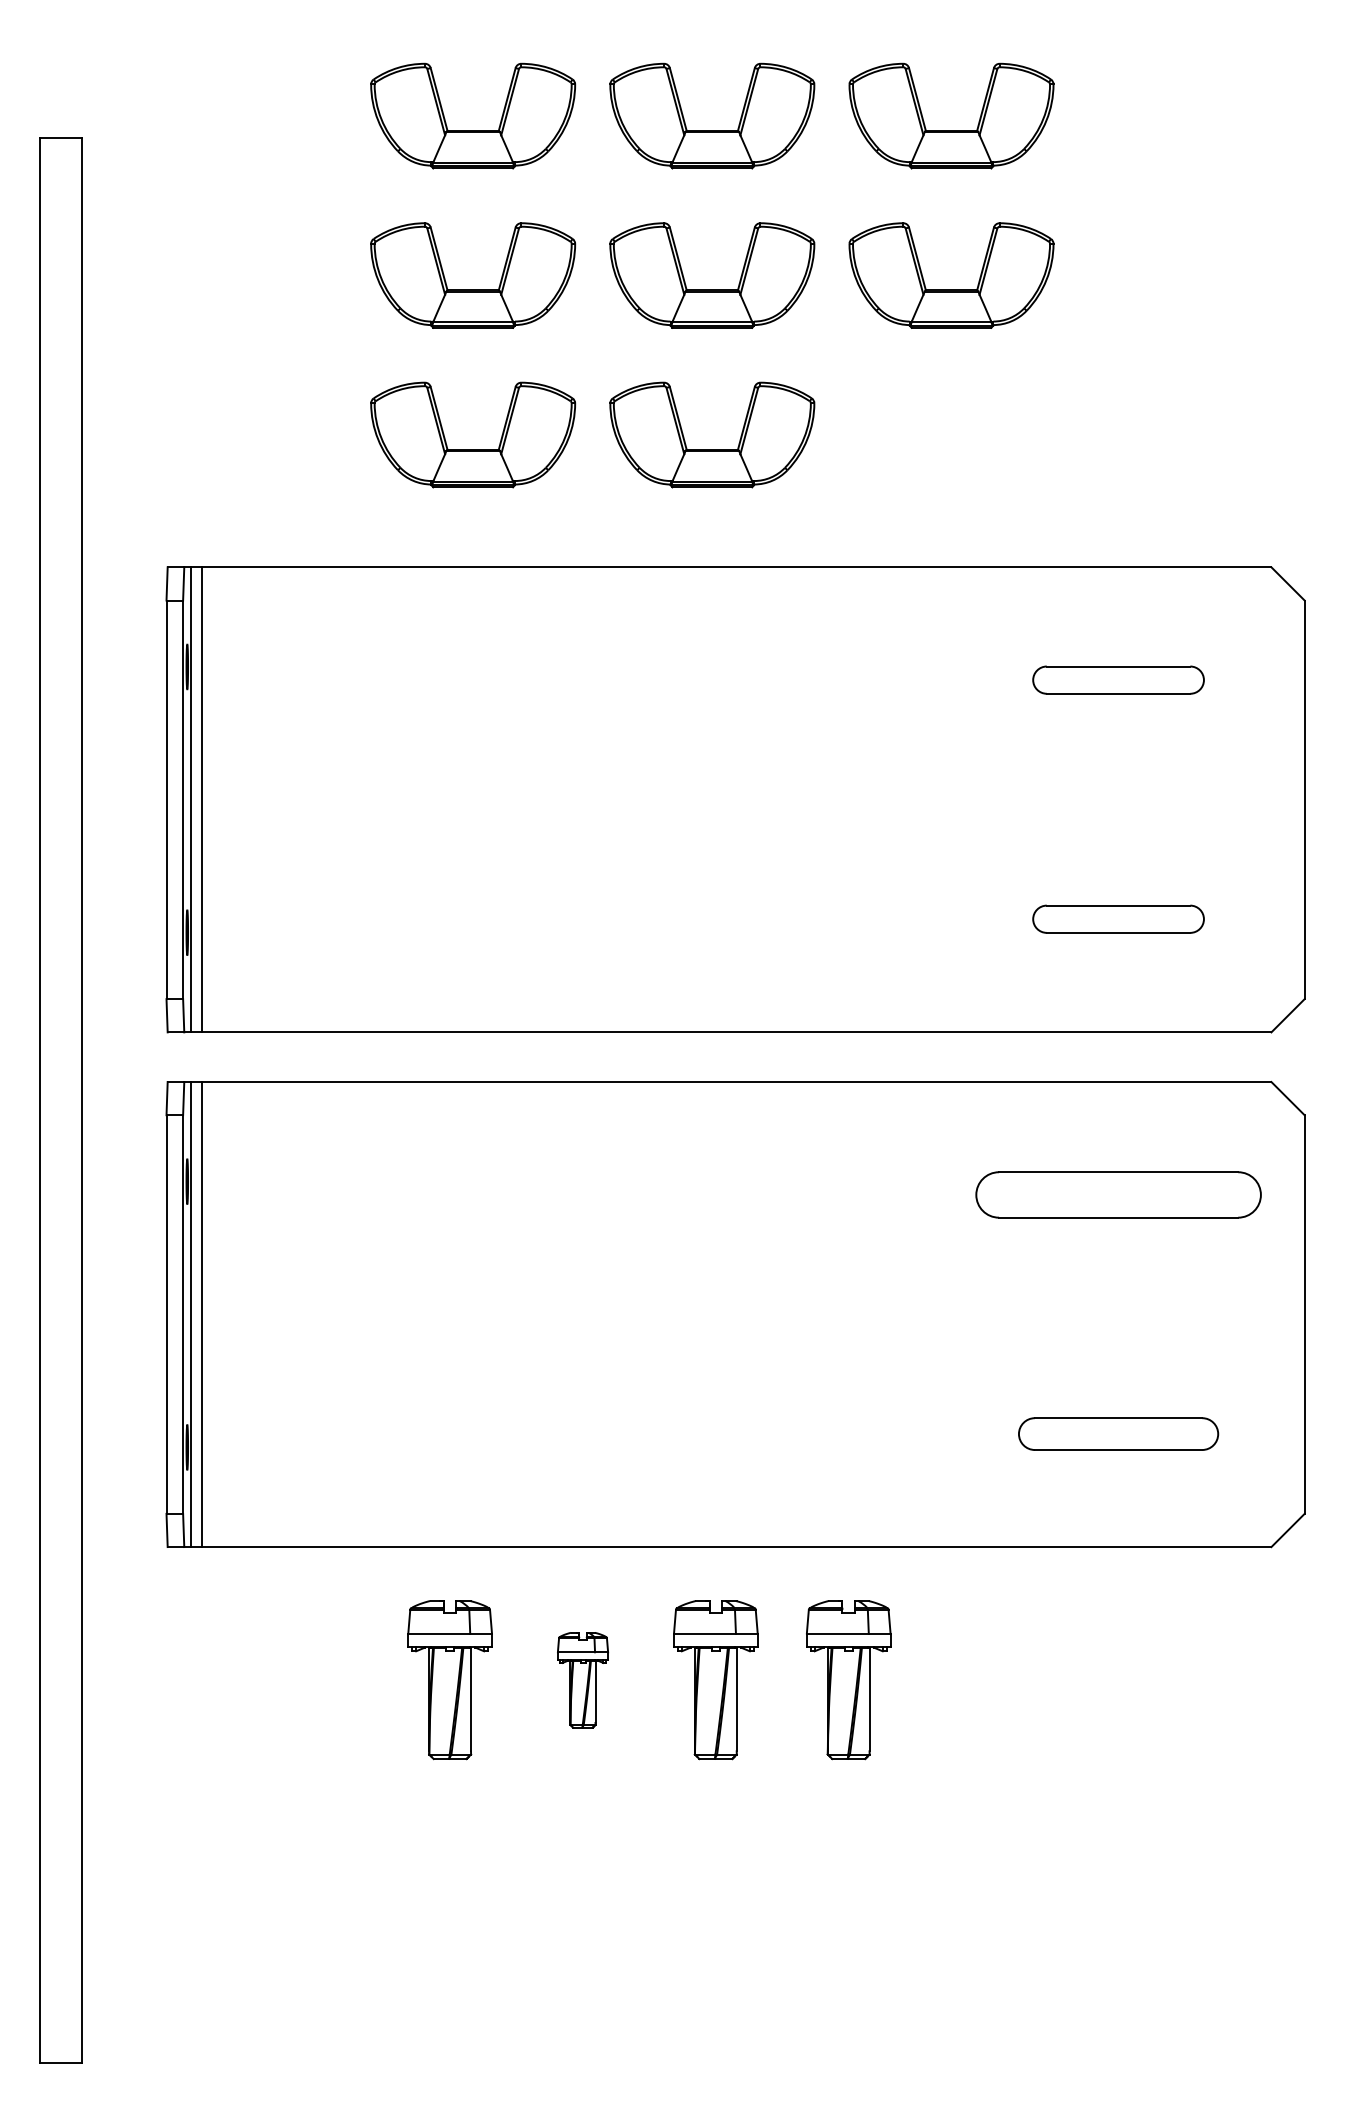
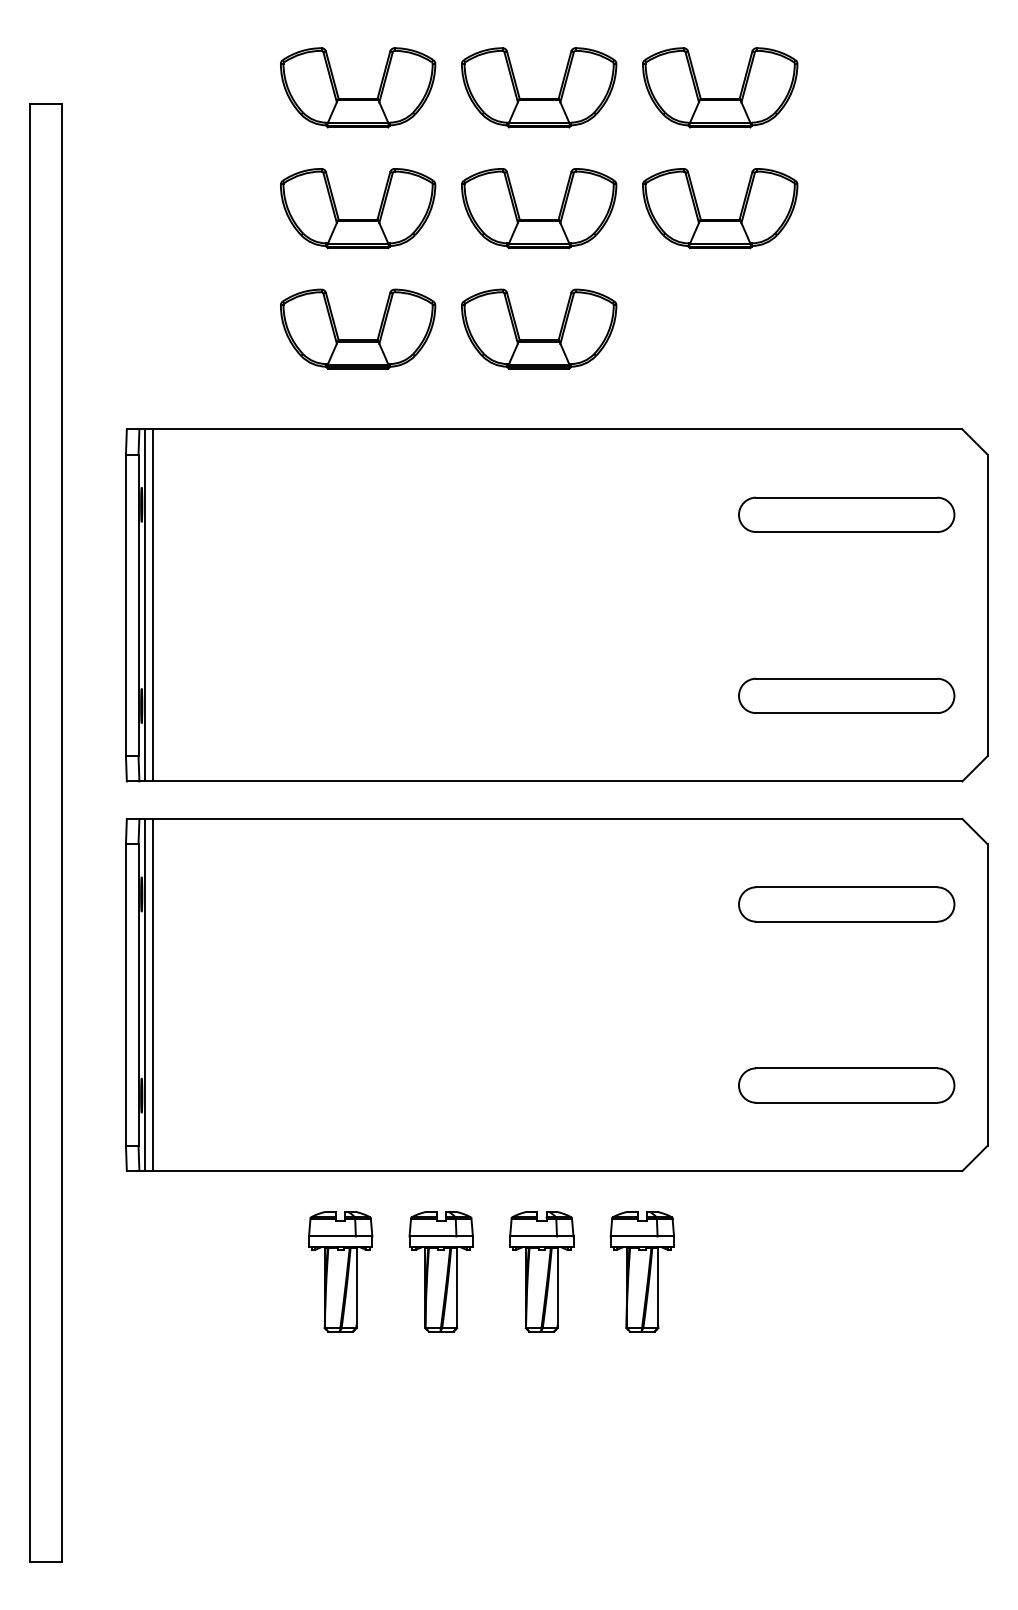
part: (1118, 679) -> (846, 514), size x1.67
part: (1118, 918) -> (846, 695), size x1.67
part: (1118, 1433) -> (846, 1085), size x1.43
part: (582, 1680) -> (440, 1272), size x1.67

